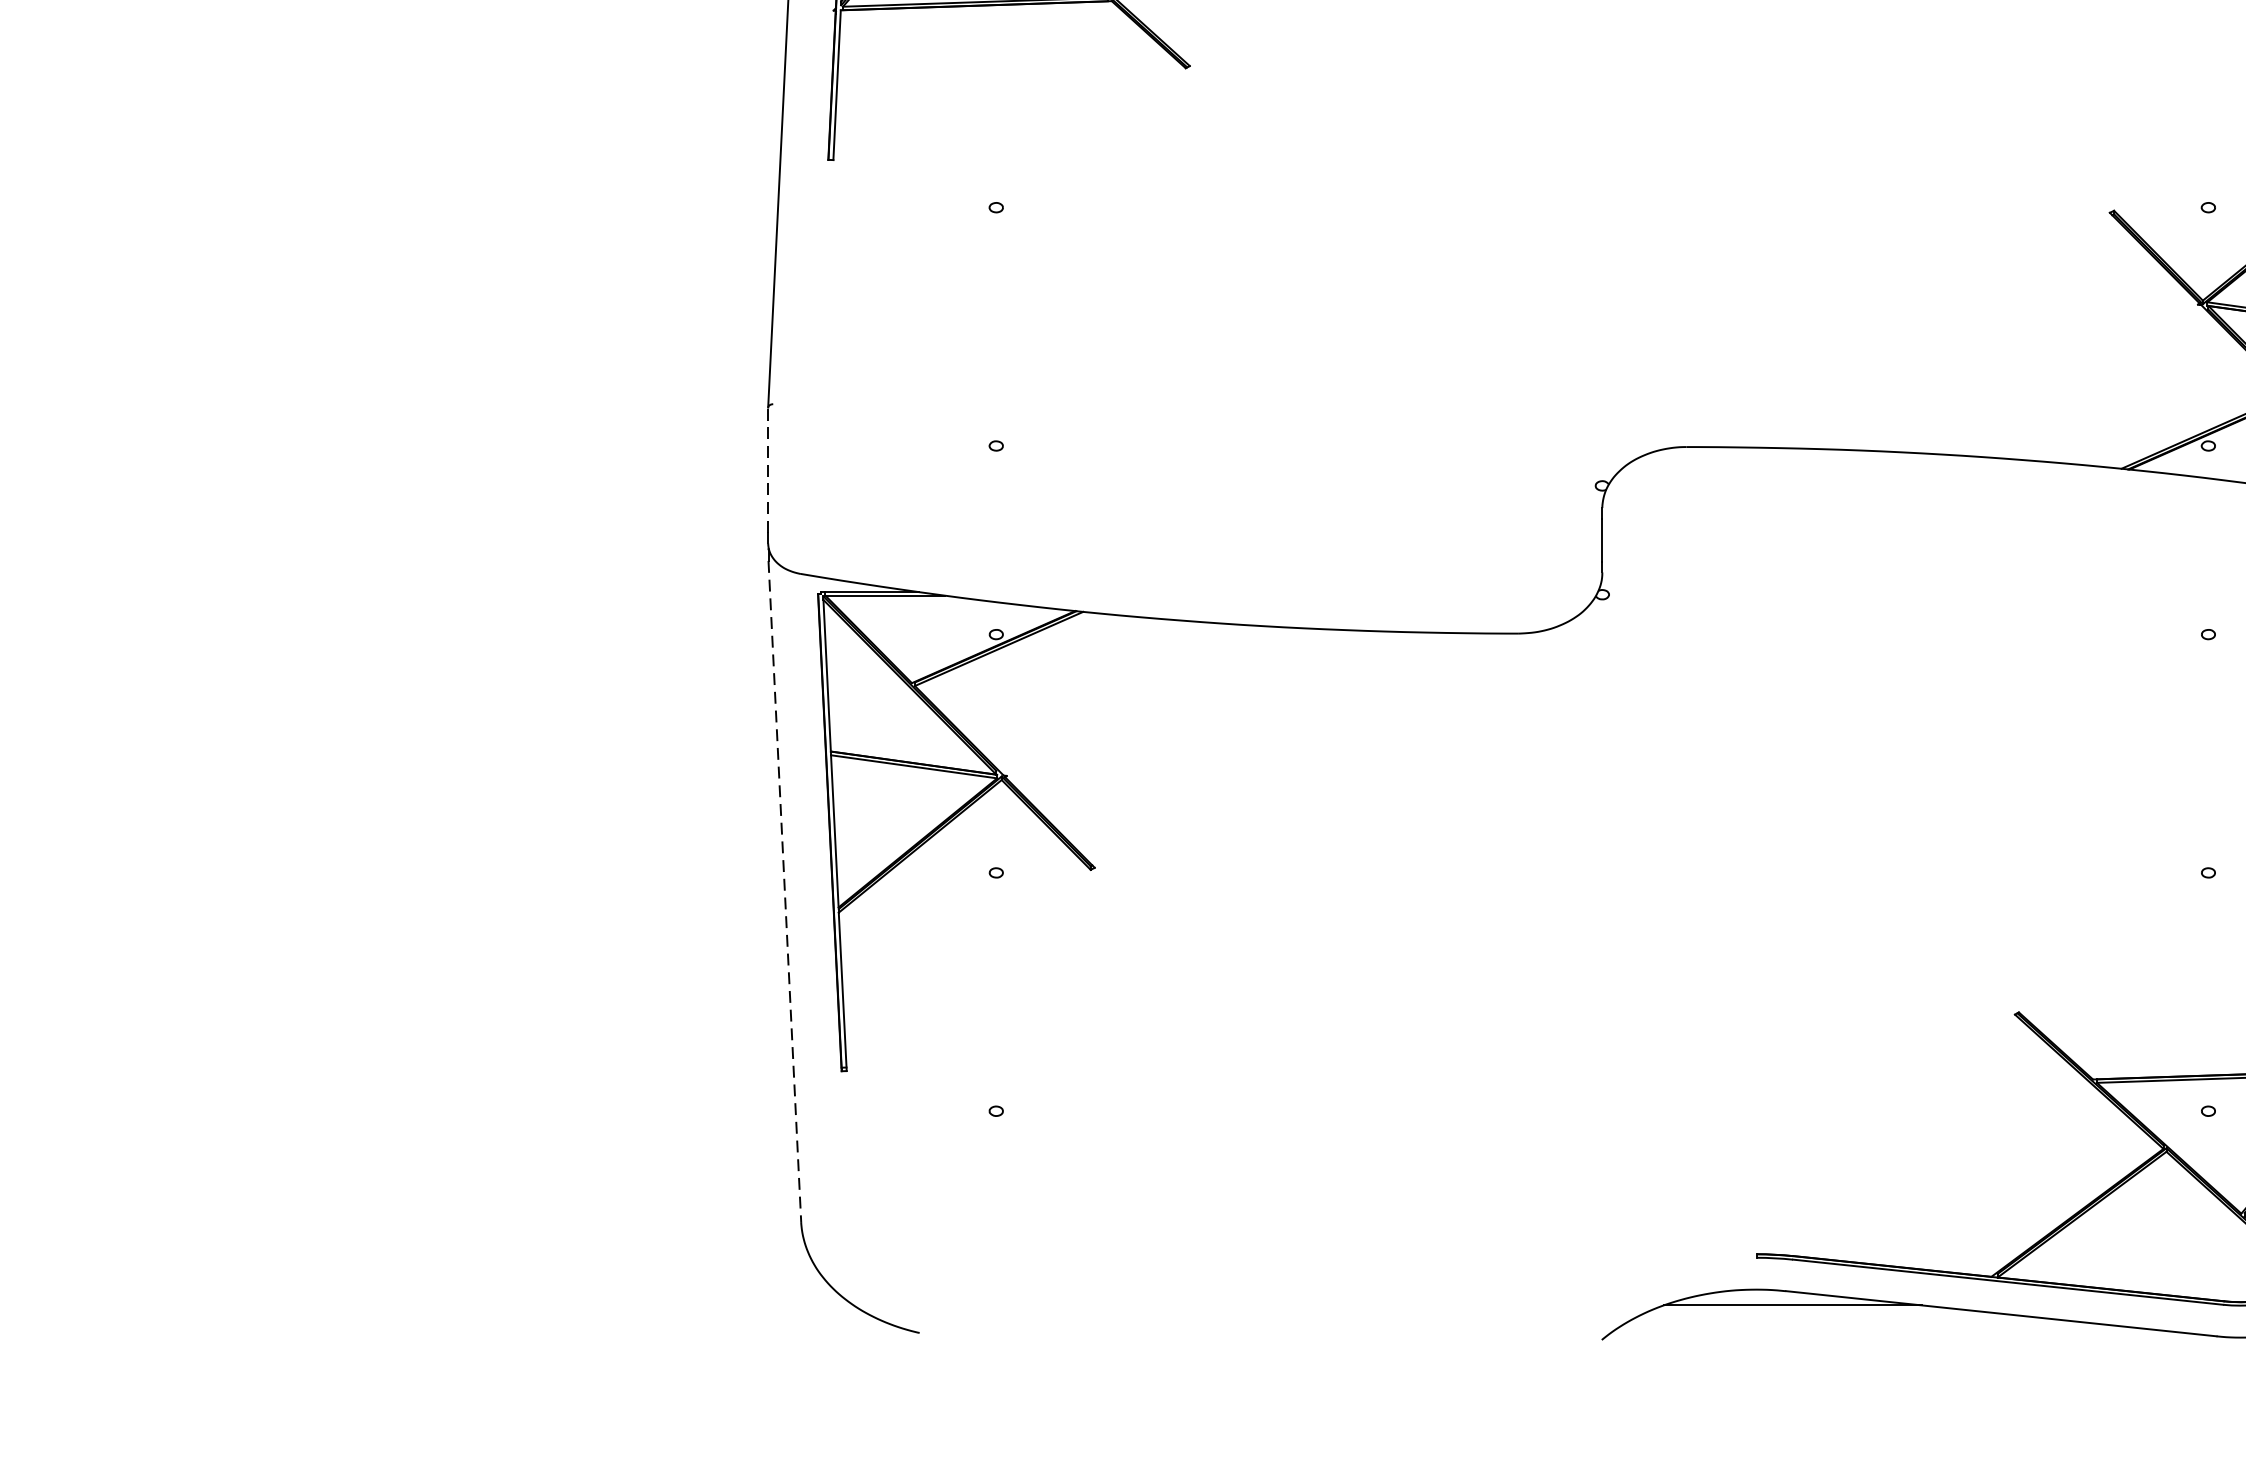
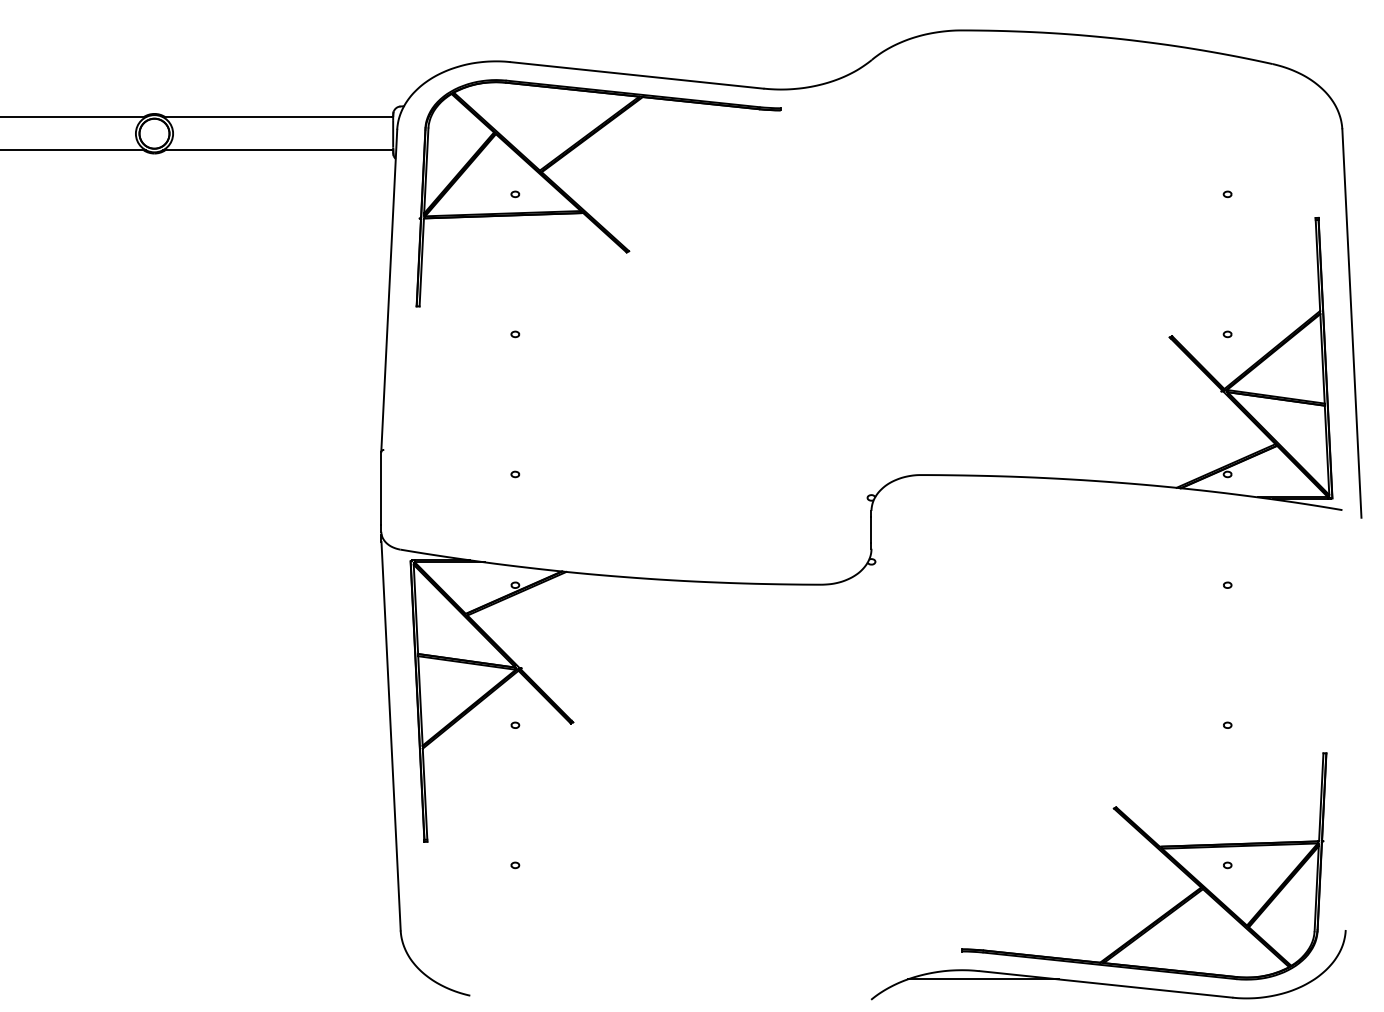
line: (768, 469) -> (381, 488), dashed -> solid
line: (785, 891) -> (391, 736), dashed -> solid

